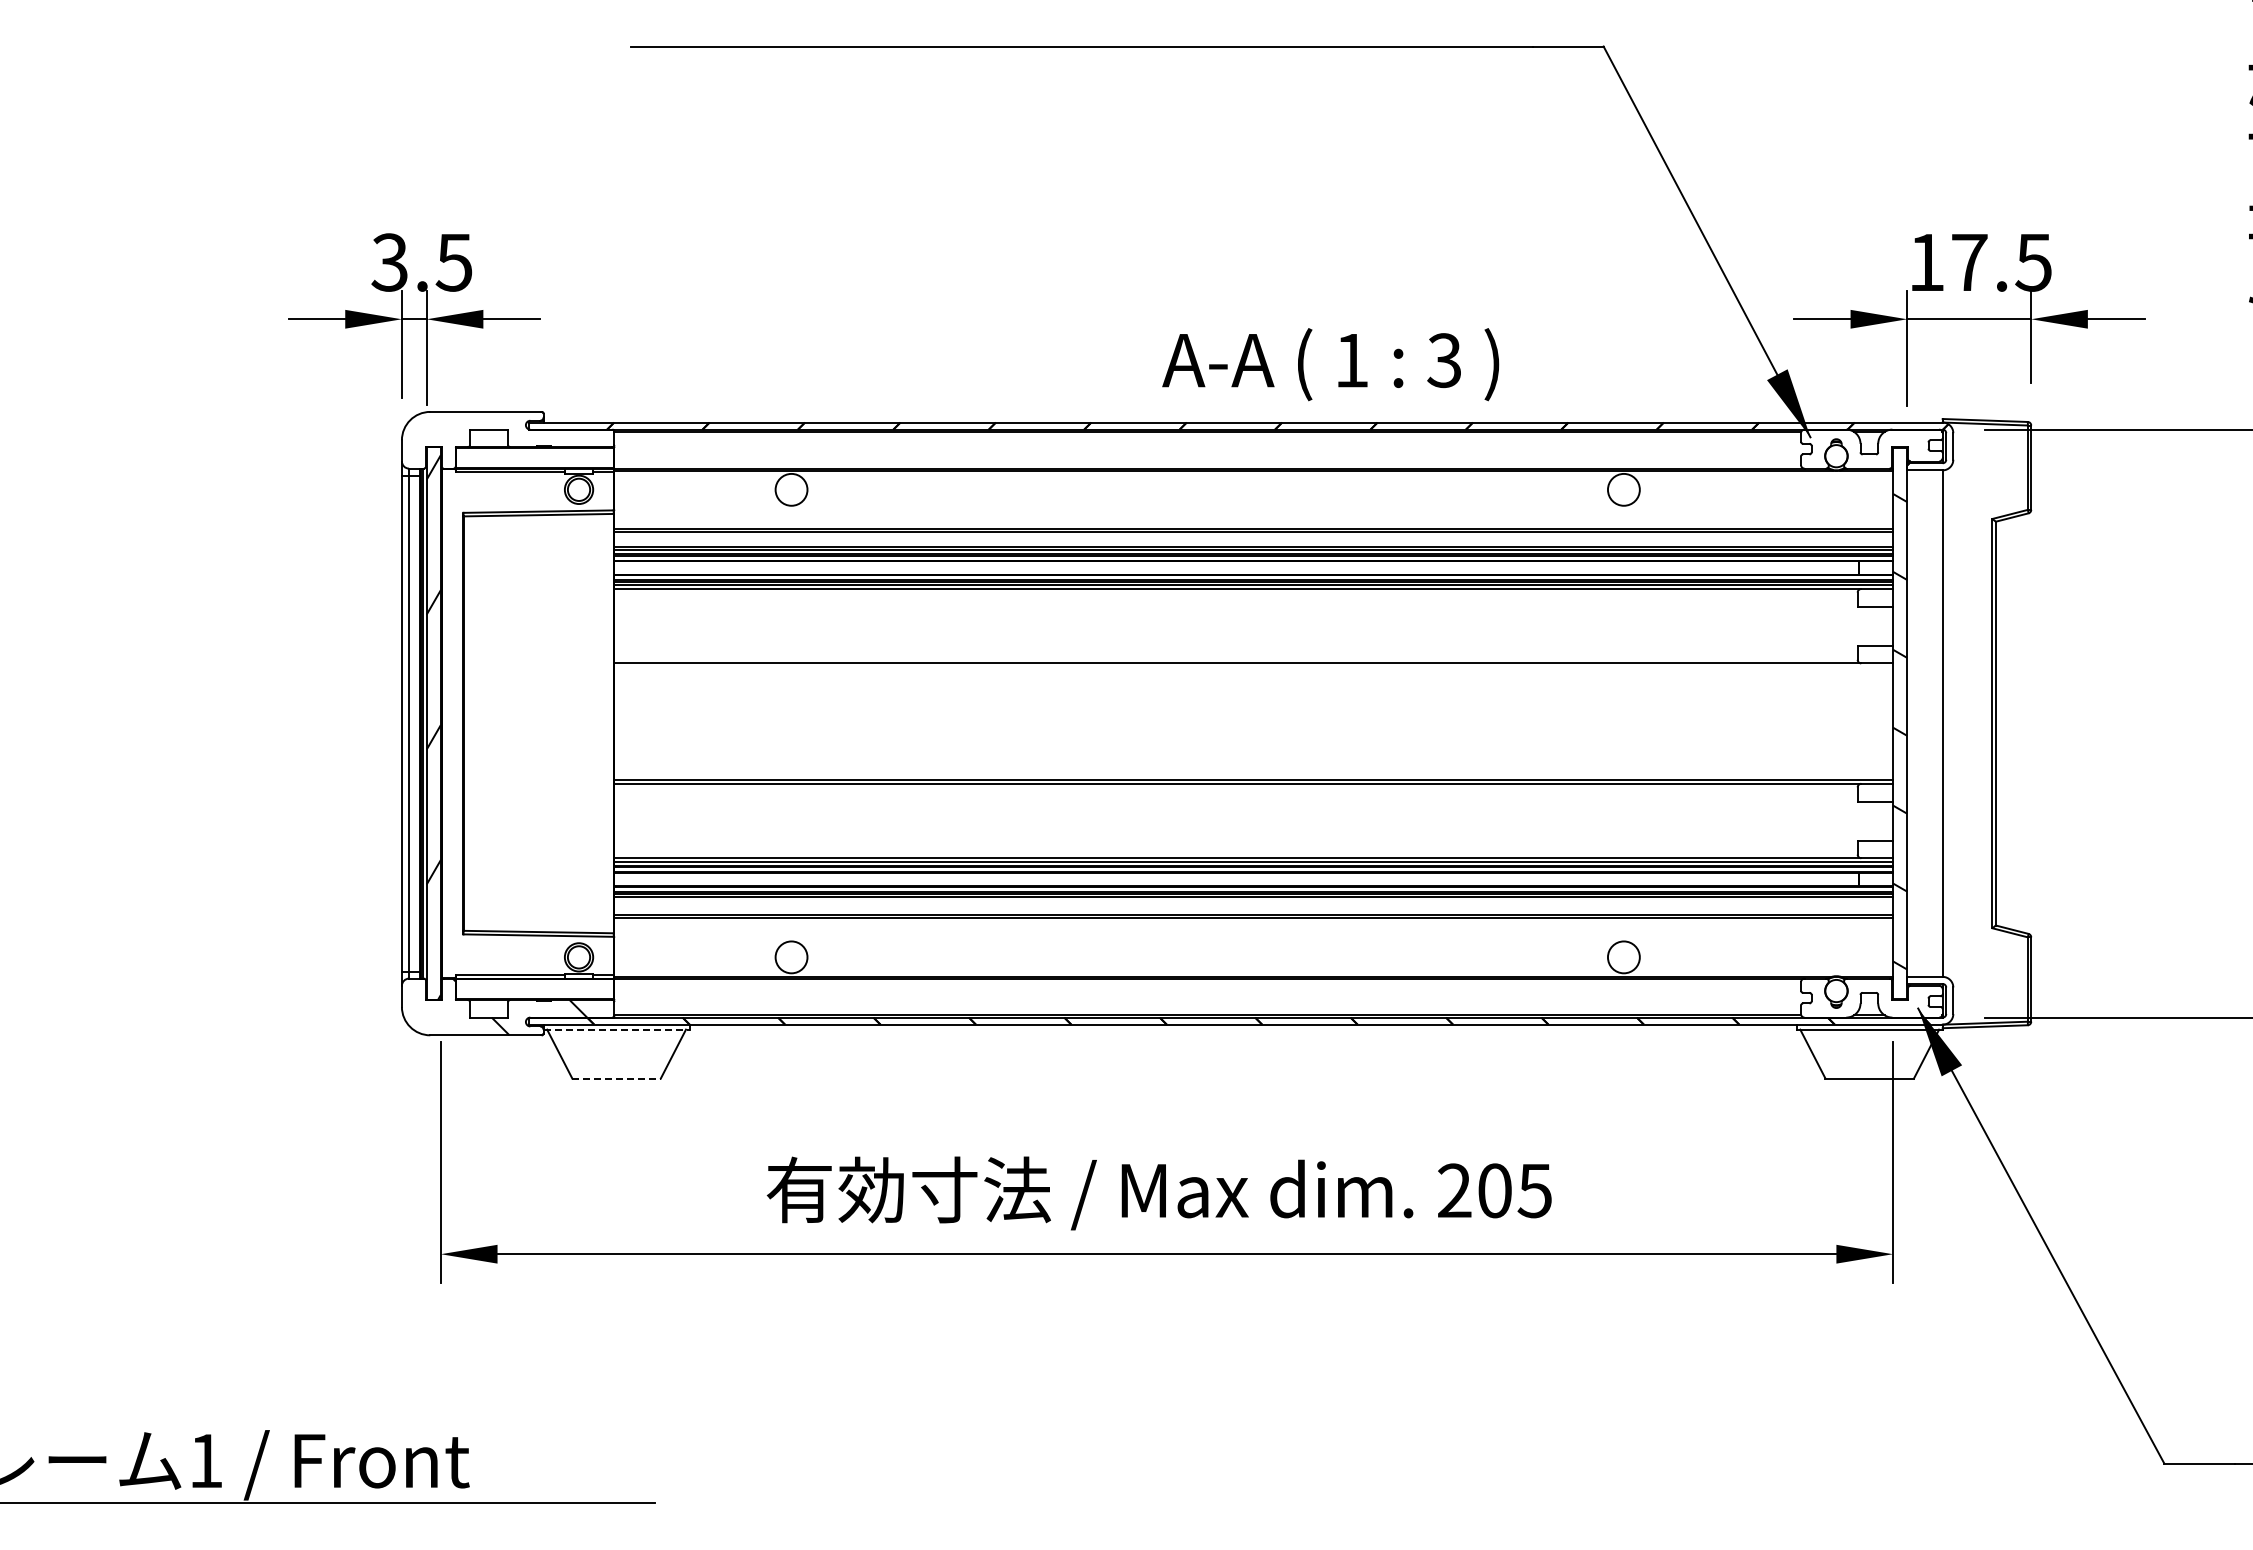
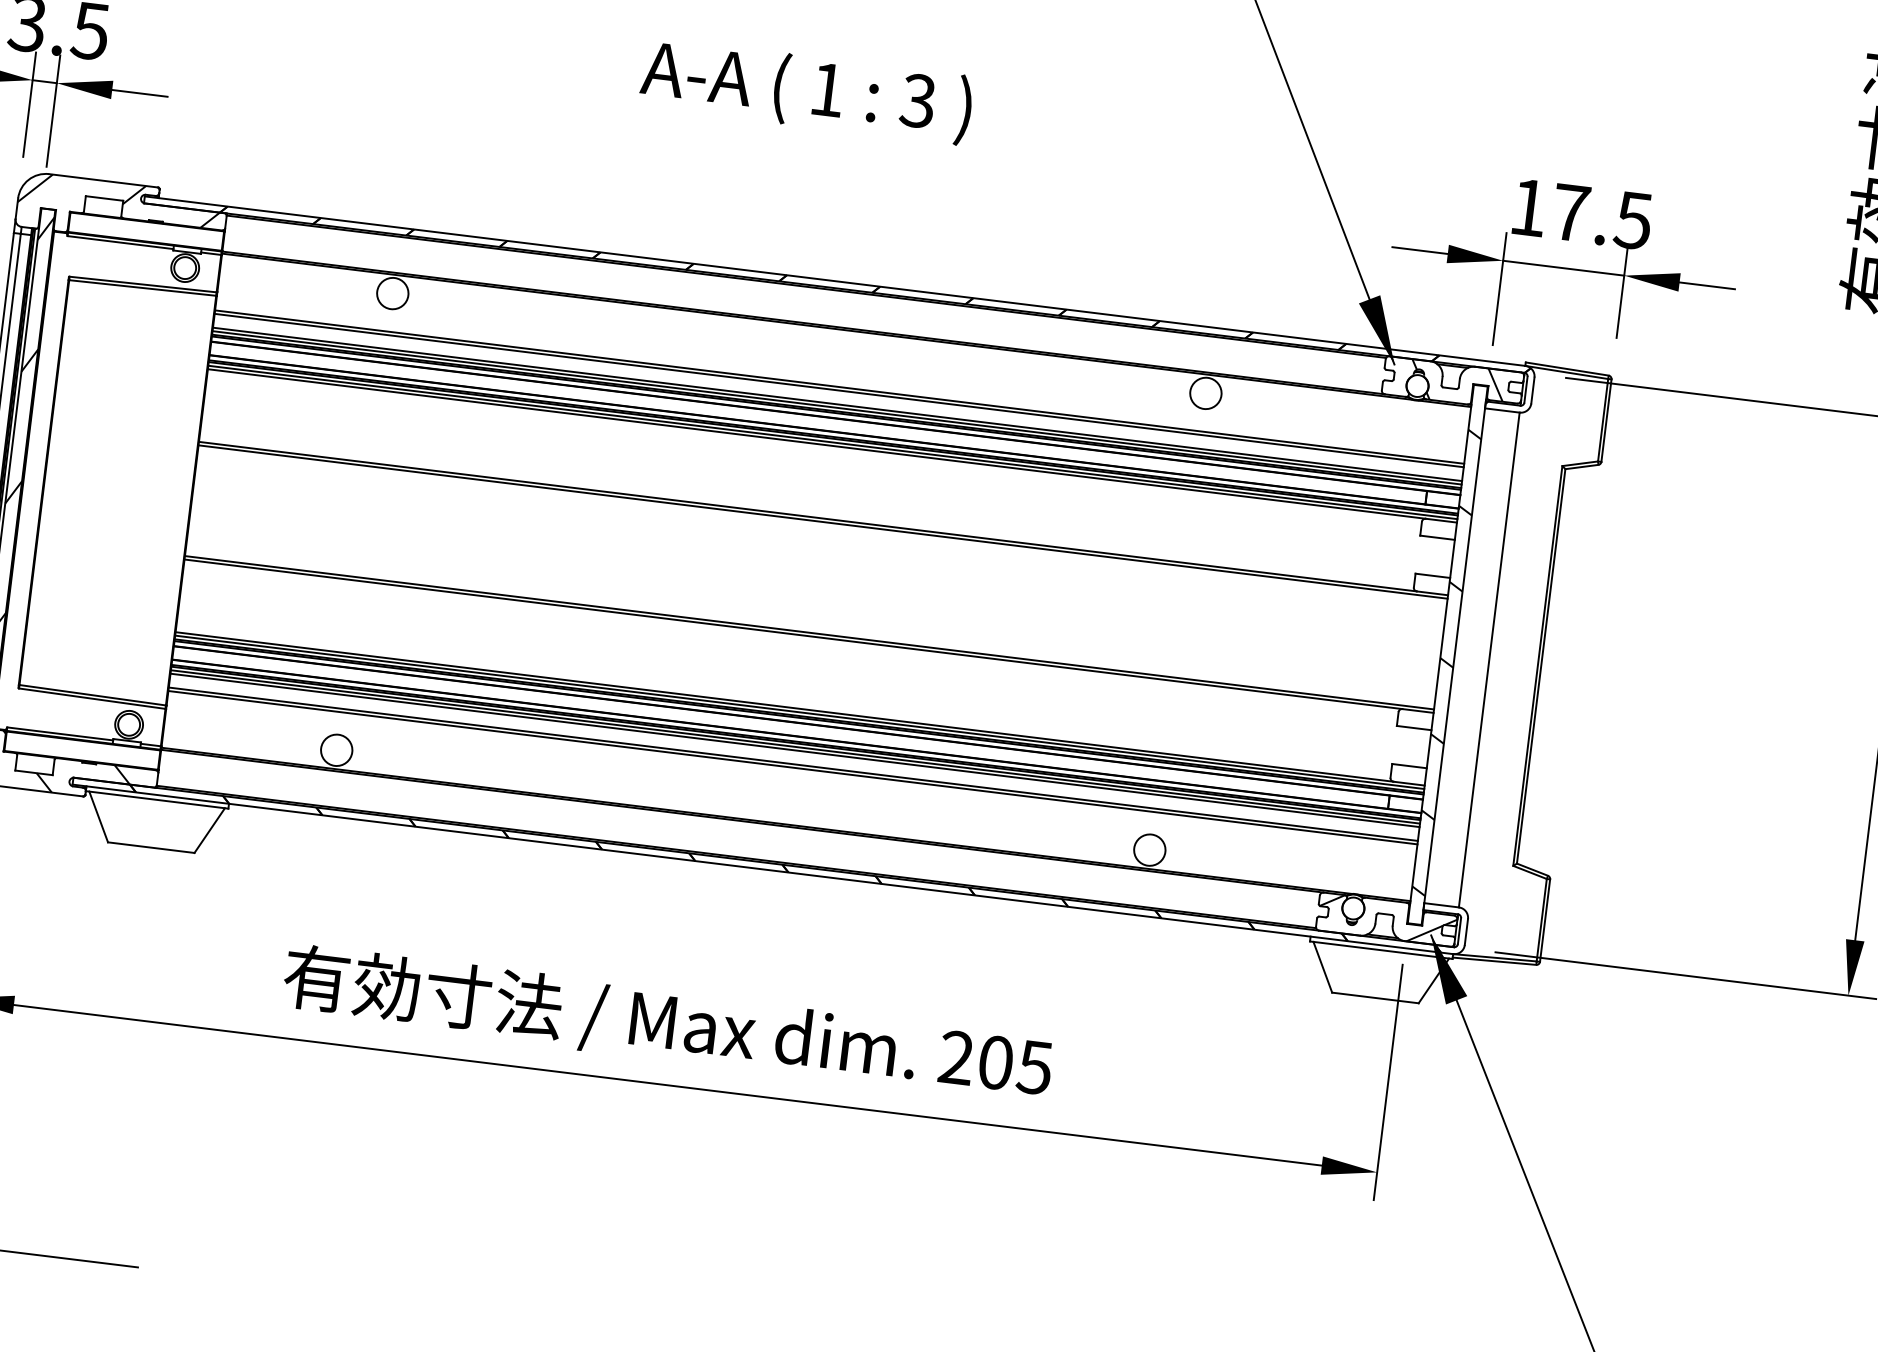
text: (1330, 364) -> (806, 91), moved
hatch: (504, 429) -> (119, 200), added
hatch: (1875, 448) -> (1456, 383), added
line: (1253, 666) -> (822, 521), added
line: (1253, 900) -> (794, 750), added
hatch: (1872, 997) -> (1387, 919), added
line: (616, 1029) -> (157, 799), dashed -> solid
line: (617, 1078) -> (152, 847), dashed -> solid

